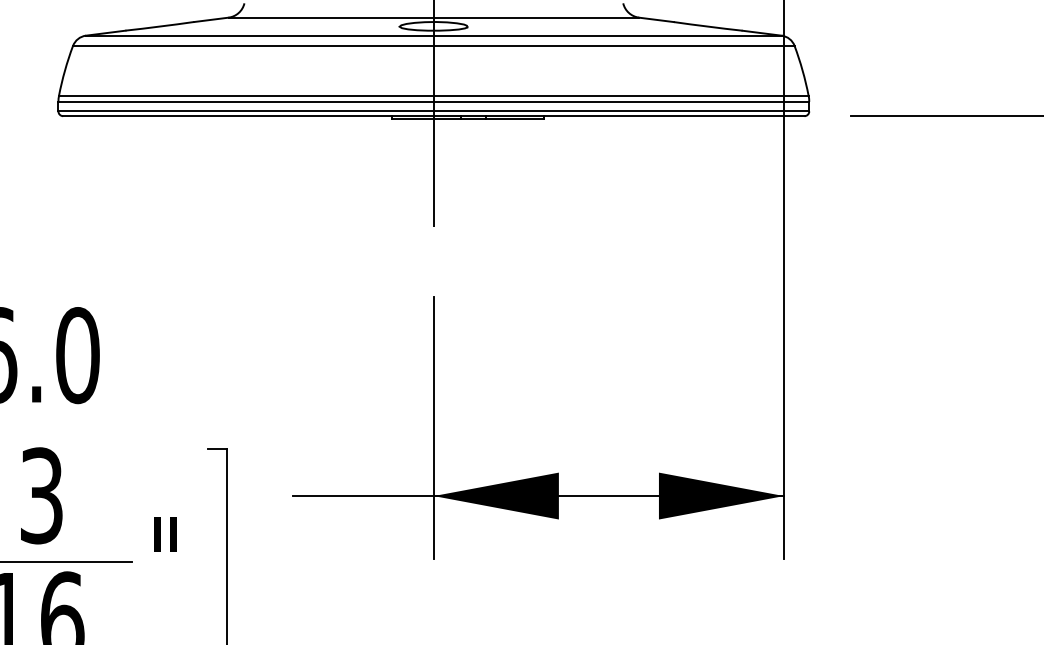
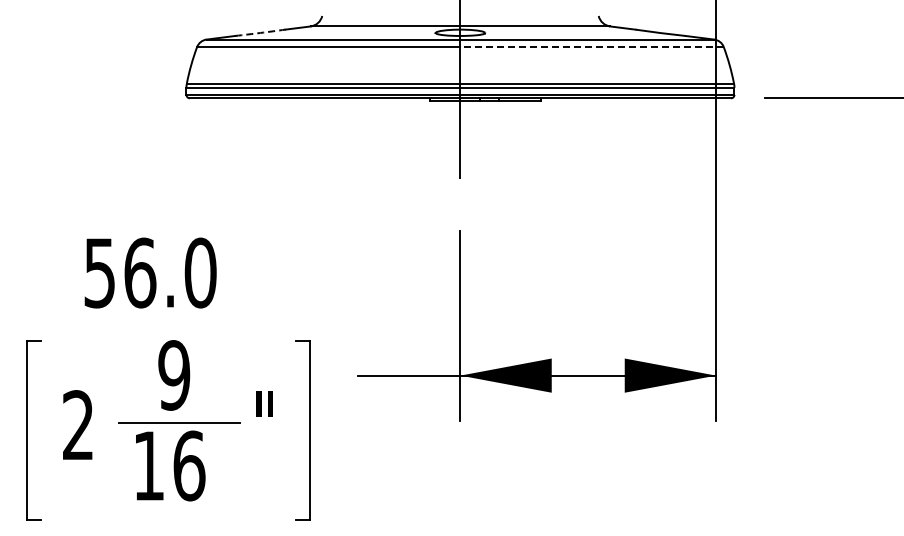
arc: (159, 25) -> (260, 32), solid -> dashed
line: (614, 46) -> (592, 47), solid -> dashed
text: (42, 495) -> (174, 375), 3 -> 9

